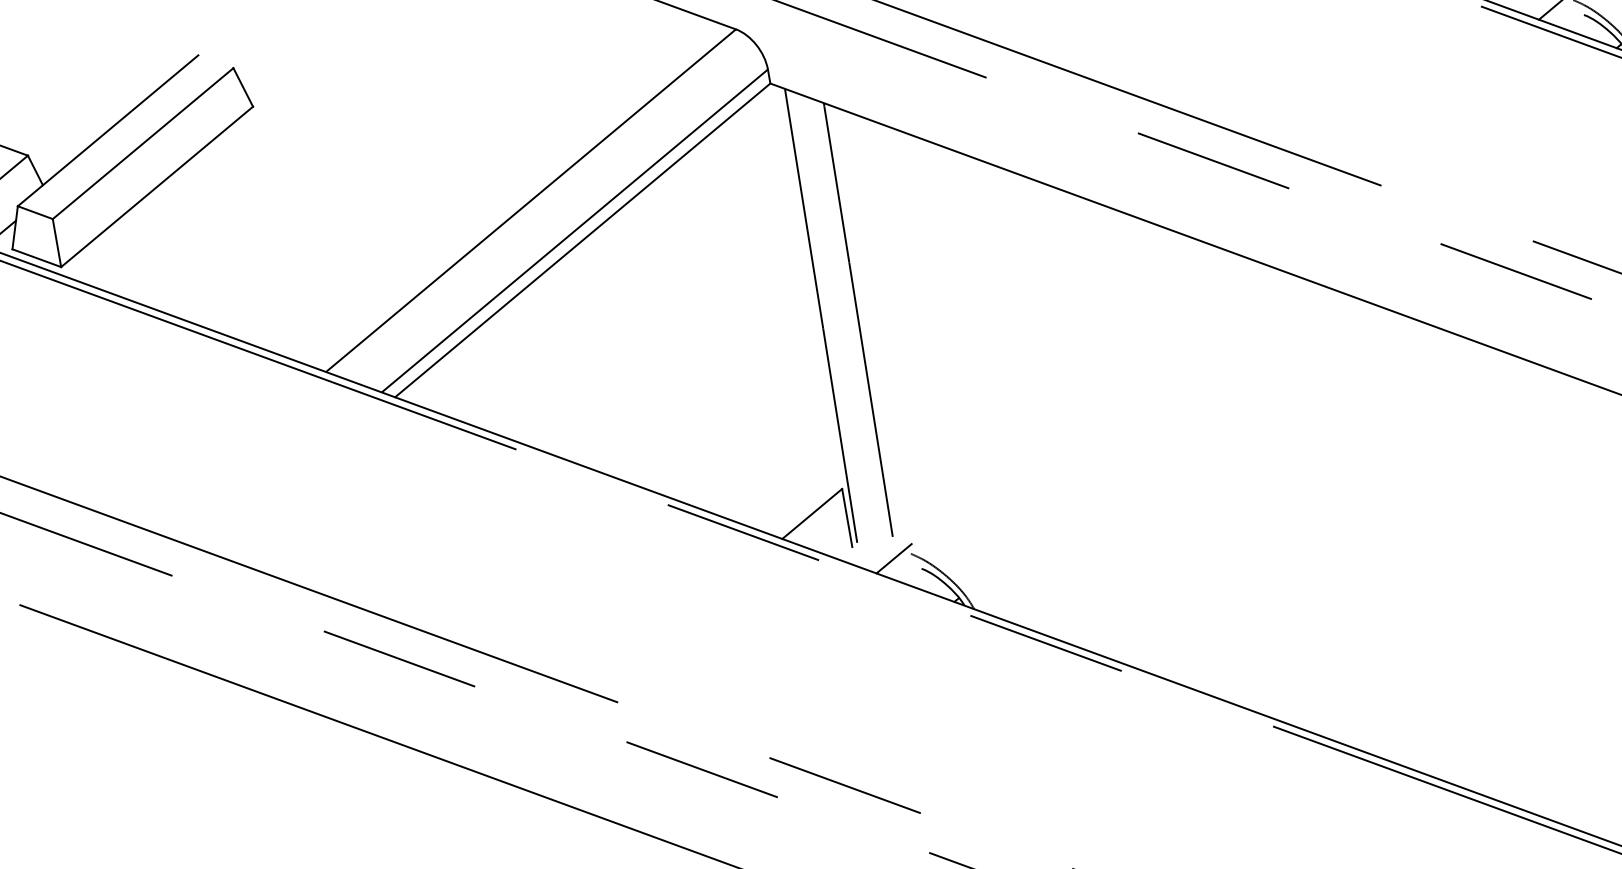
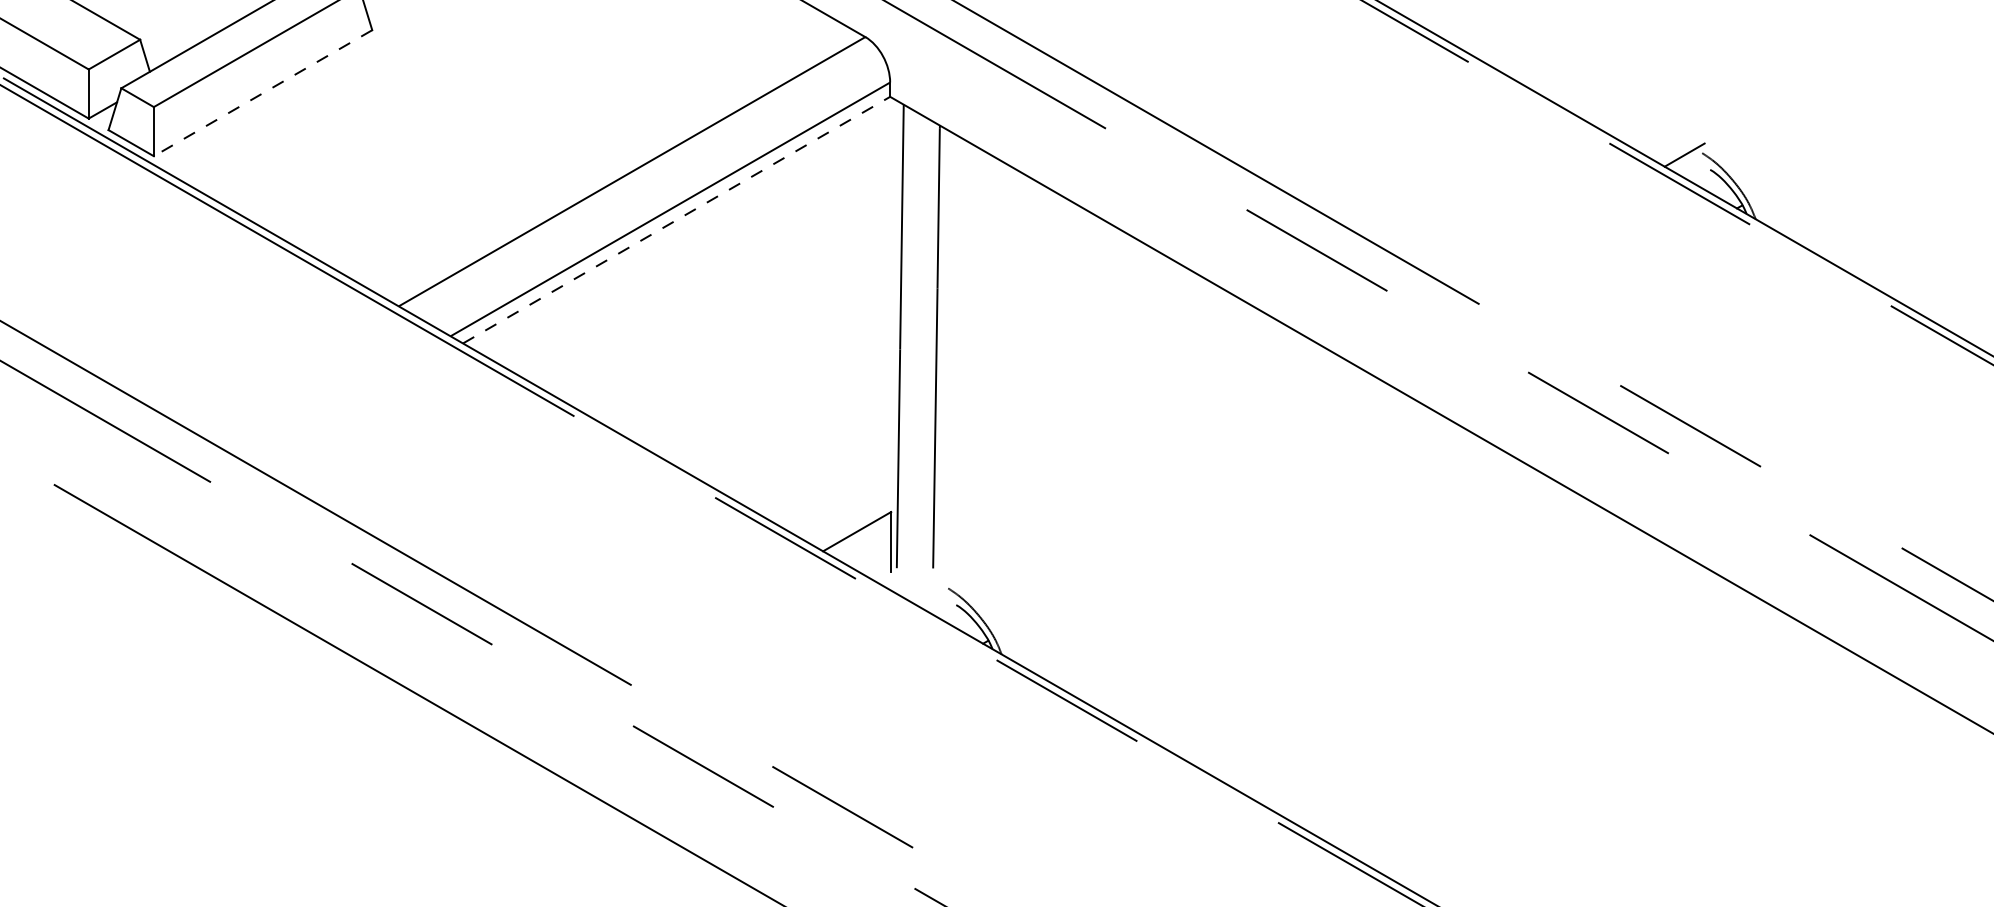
line: (156, 187) -> (262, 93), solid -> dashed
line: (582, 240) -> (676, 220), solid -> dashed
line: (893, 557) -> (930, 589), removed

